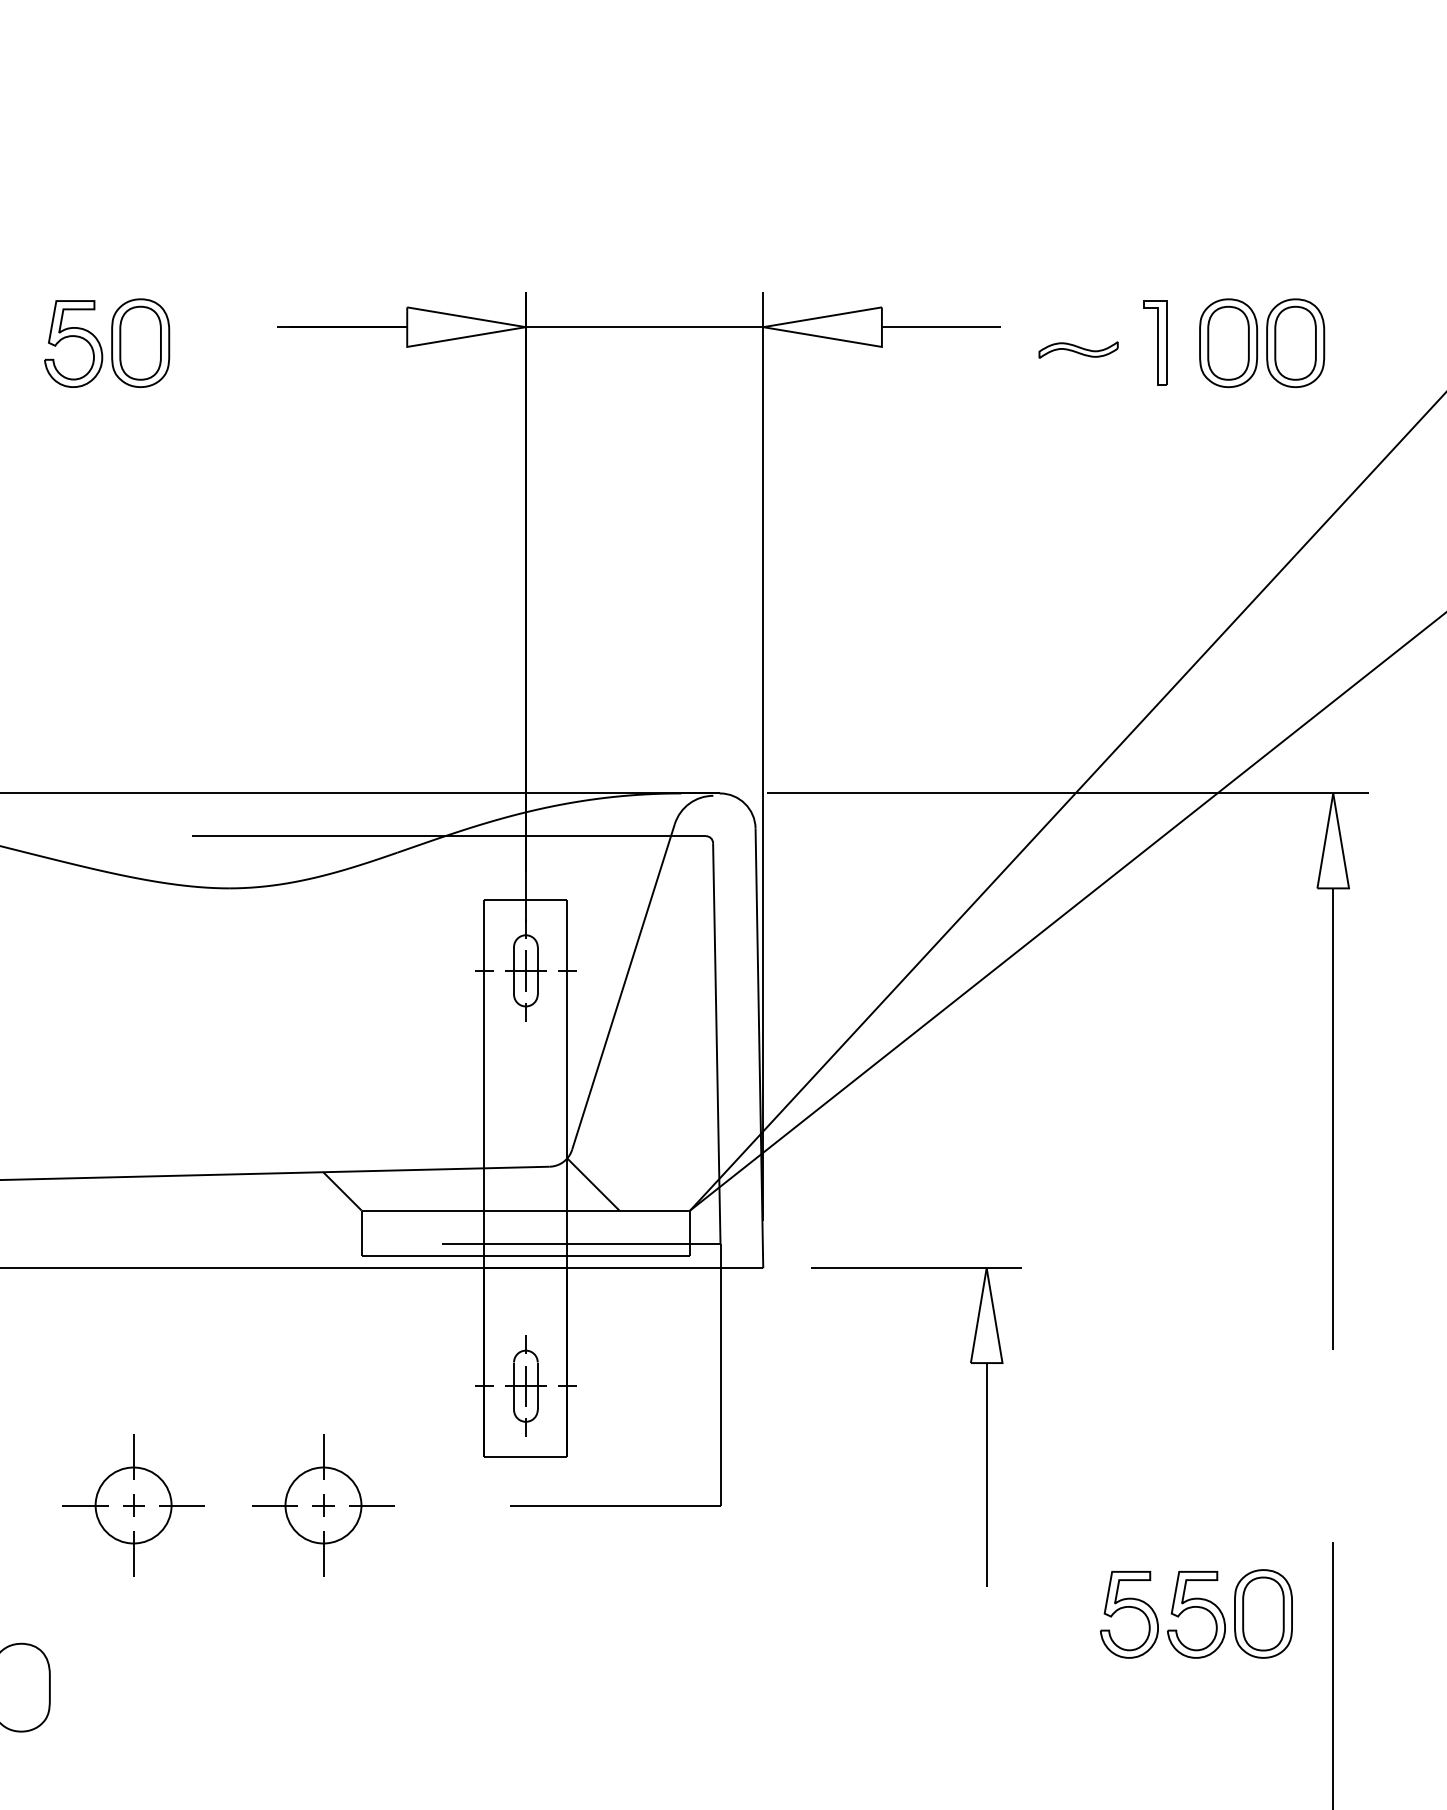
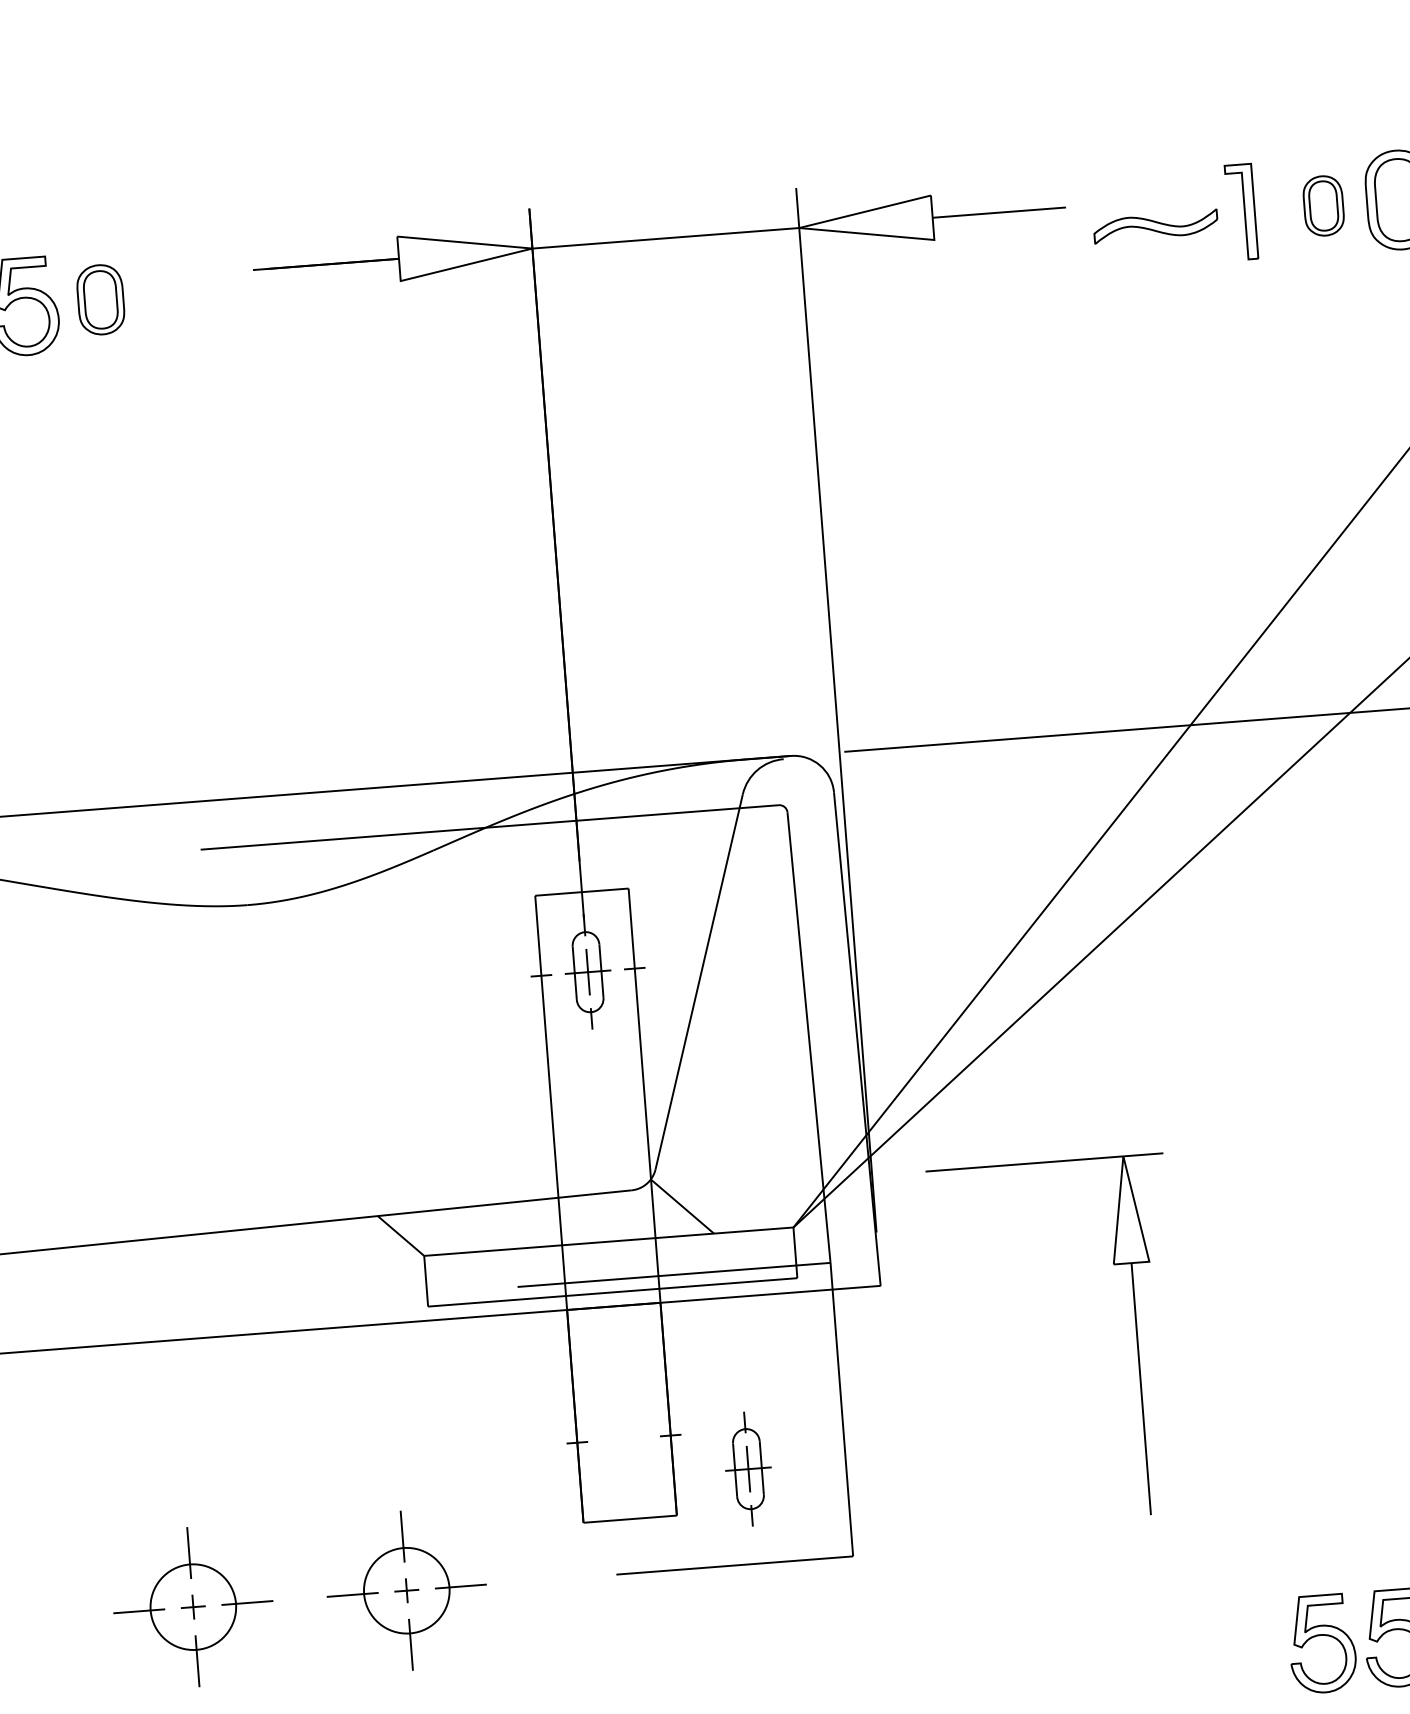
part: (140, 342) -> (100, 299), size x0.7
part: (1228, 343) -> (1323, 206), size x0.6
part: (1078, 349) -> (1155, 225), size x1.4
part: (525, 1385) -> (747, 1468), moved
part: (986, 1426) -> (1136, 1334), moved

